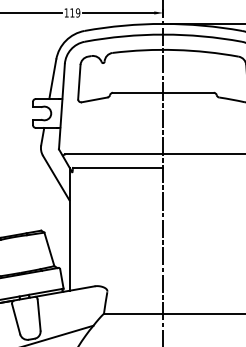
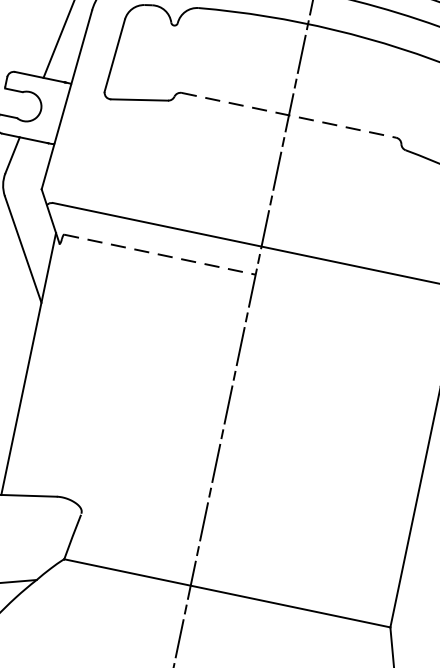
line: (163, 92) -> (289, 114), solid -> dashed
line: (118, 167) -> (160, 254), solid -> dashed

